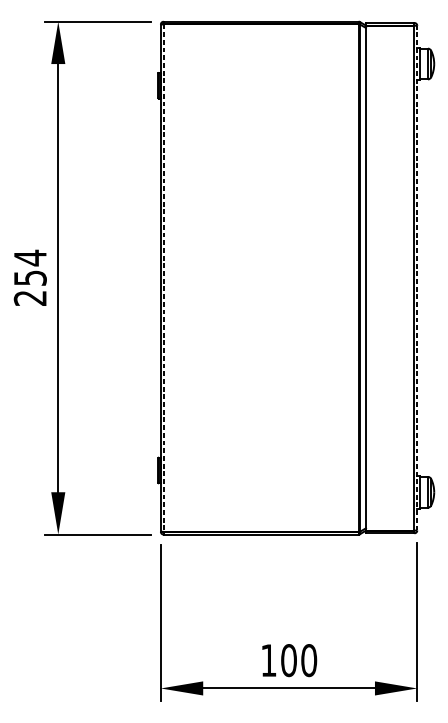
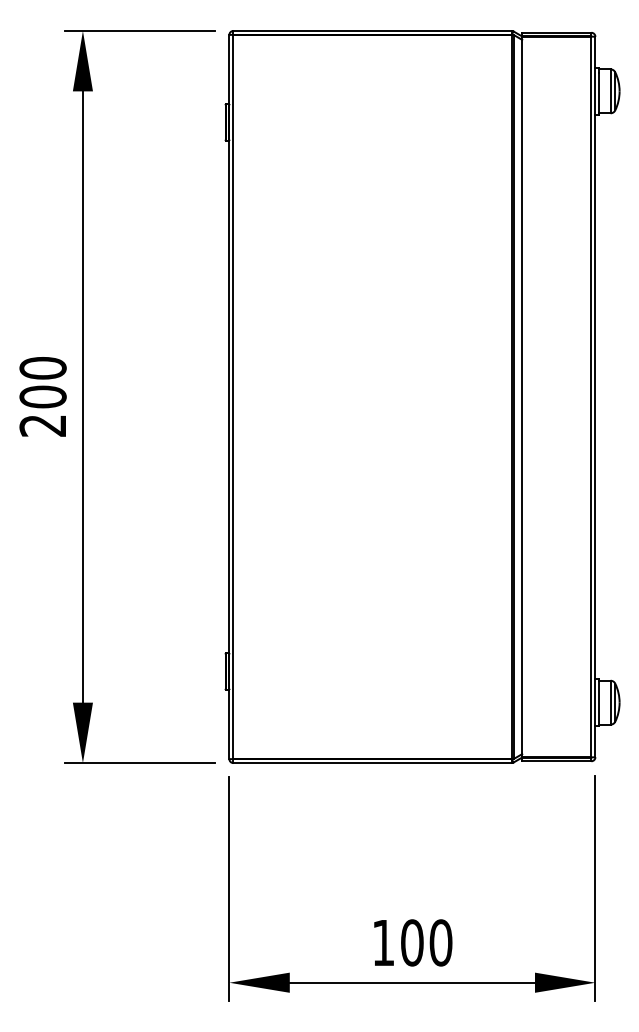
text: (29, 267) -> (42, 382), 254 -> 200
line: (417, 277) -> (595, 396), dashed -> solid
line: (163, 278) -> (233, 397), dashed -> solid

